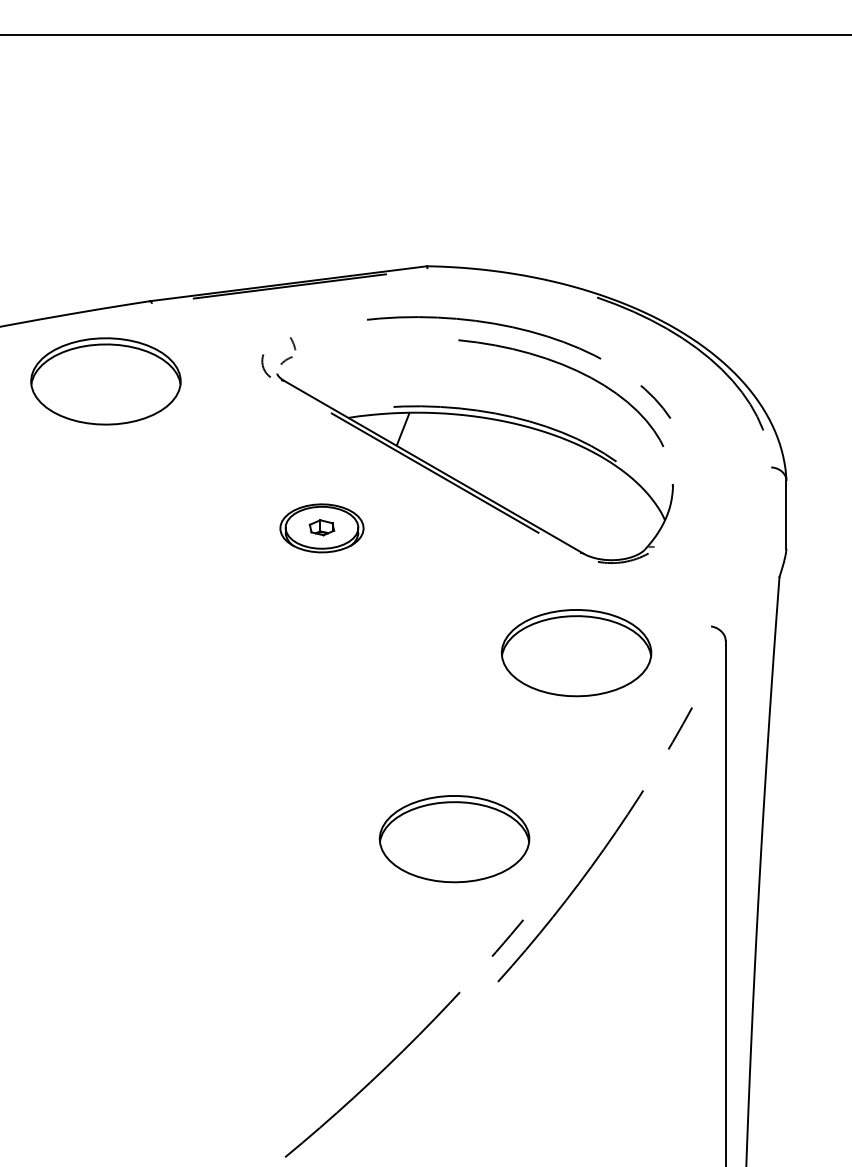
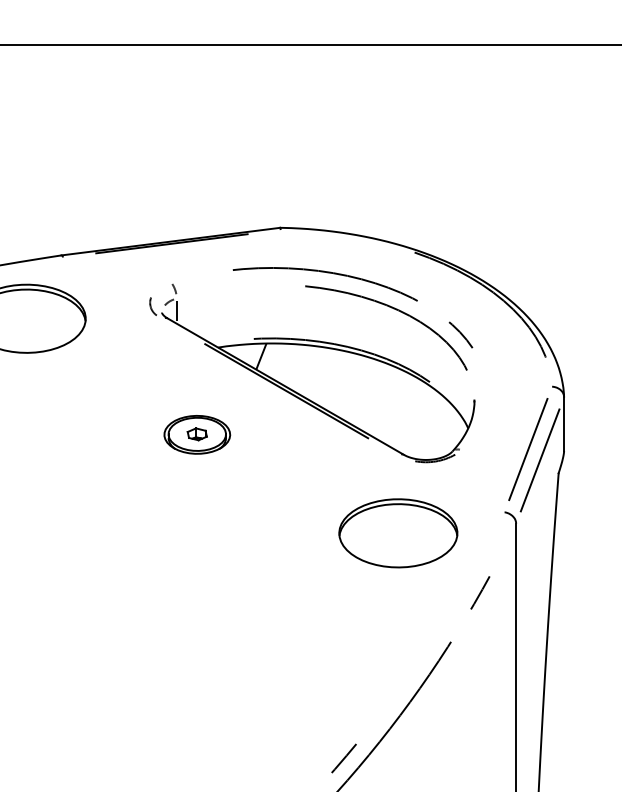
line: (295, 371) -> (176, 310), added
line: (740, 546) -> (527, 449), added
line: (755, 560) -> (539, 460), added
part: (454, 839) -> (301, 680), removed

